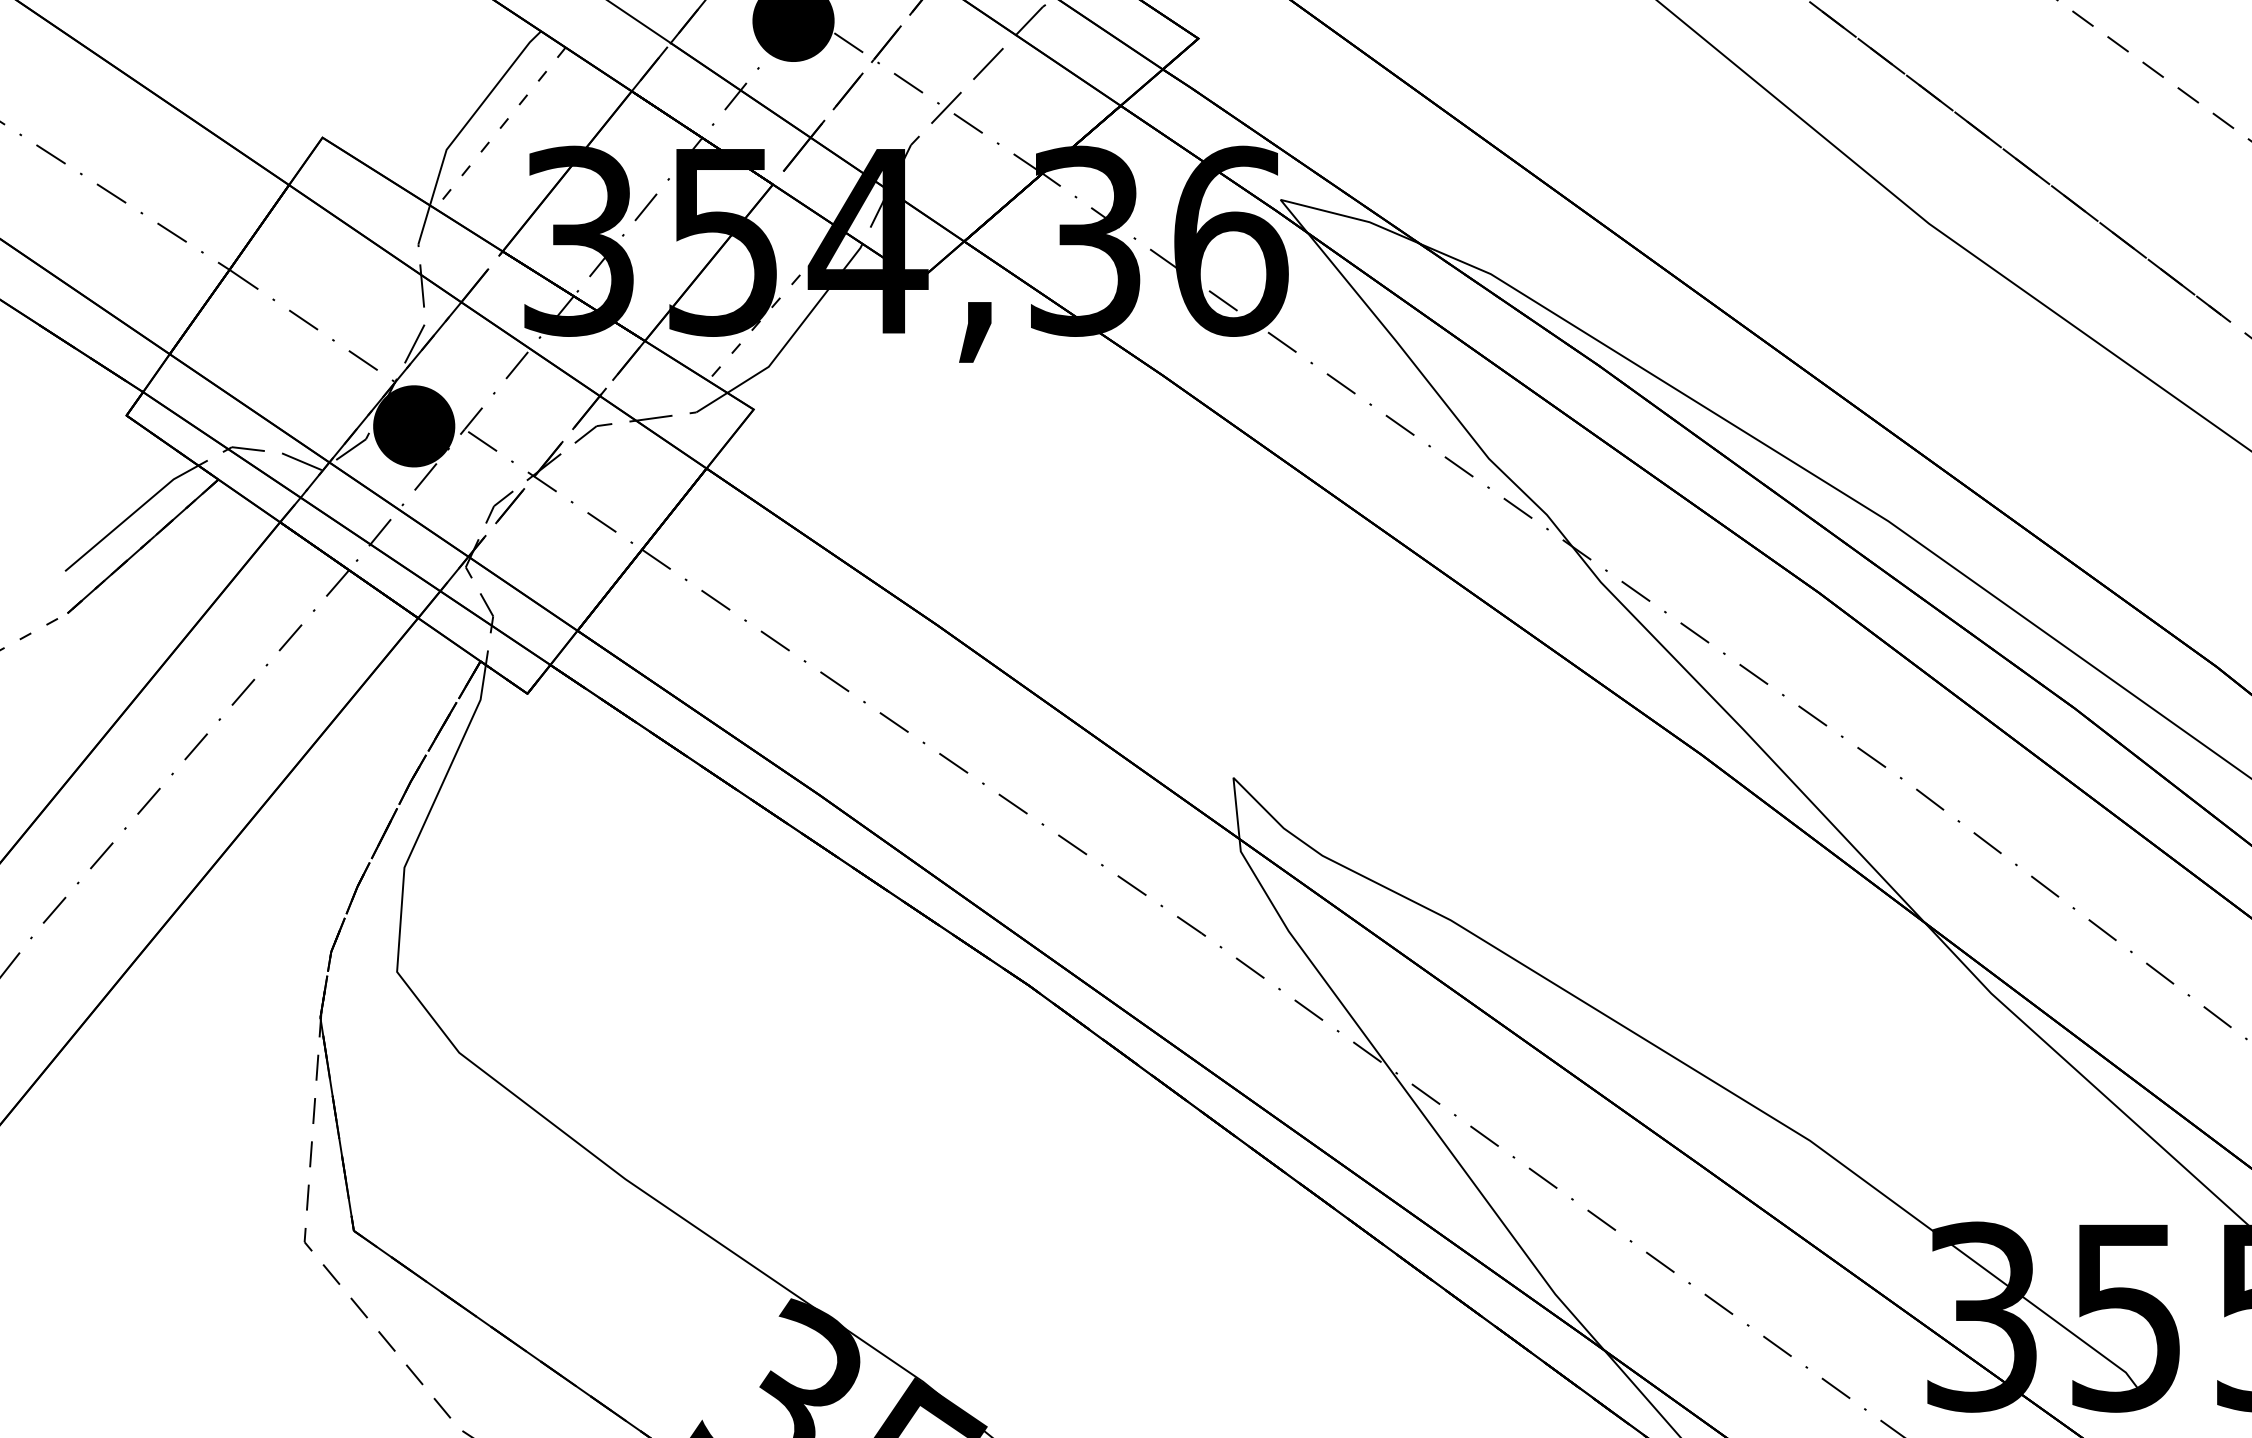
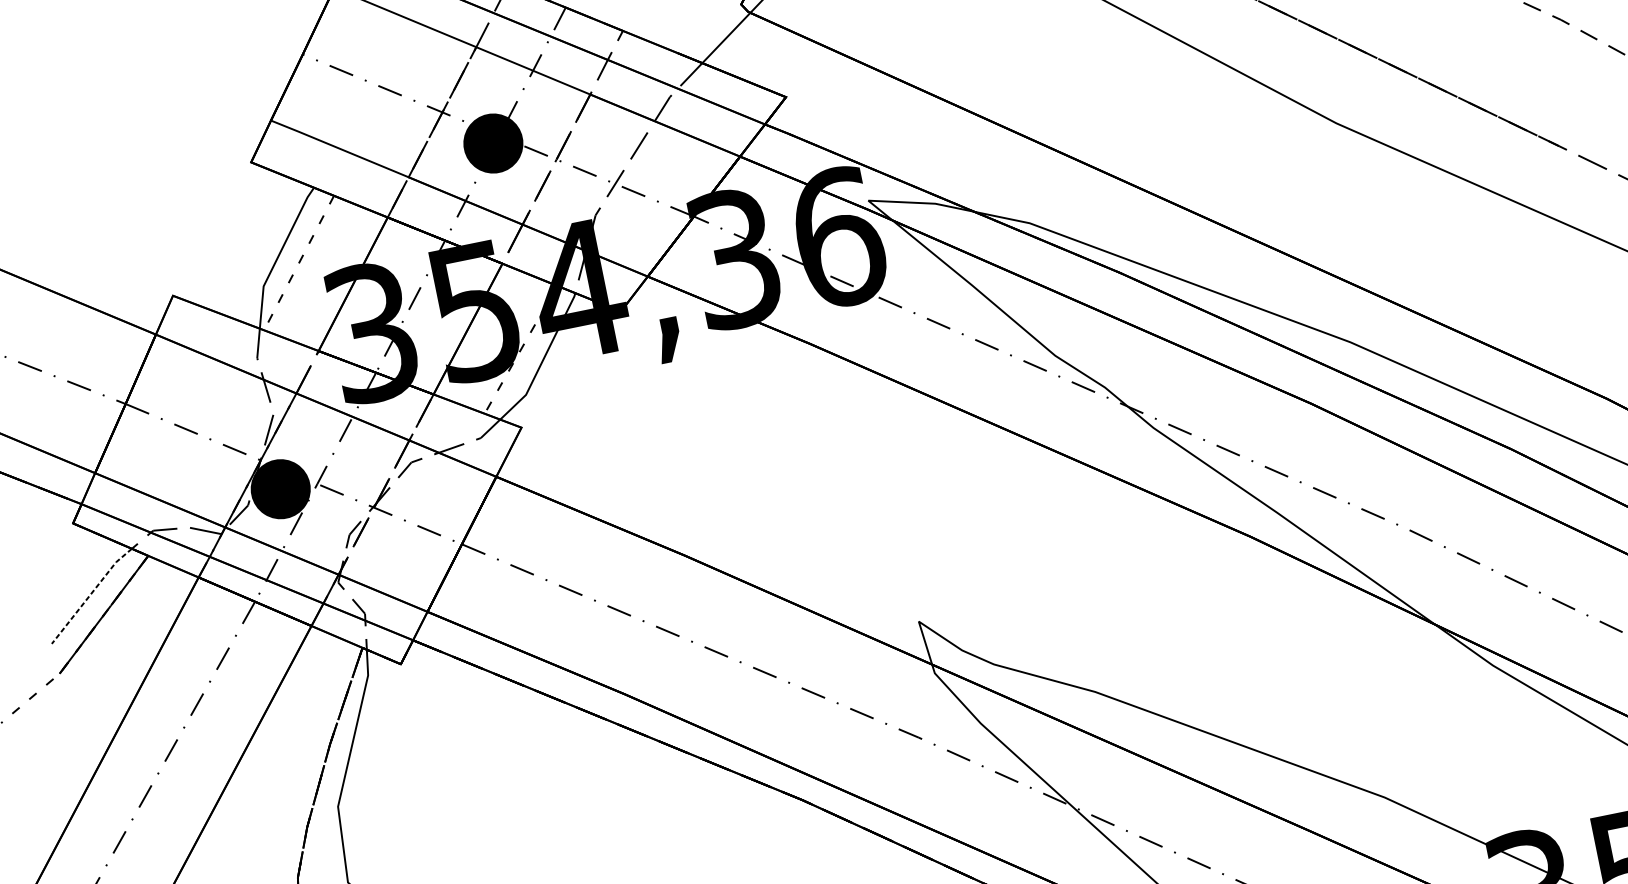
line: (130, 515) -> (90, 594), solid -> dashed

